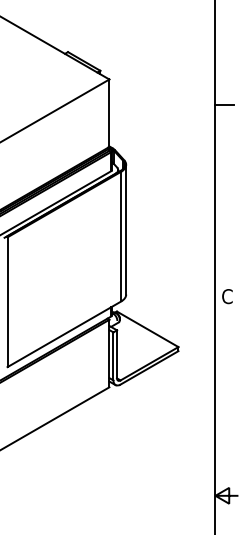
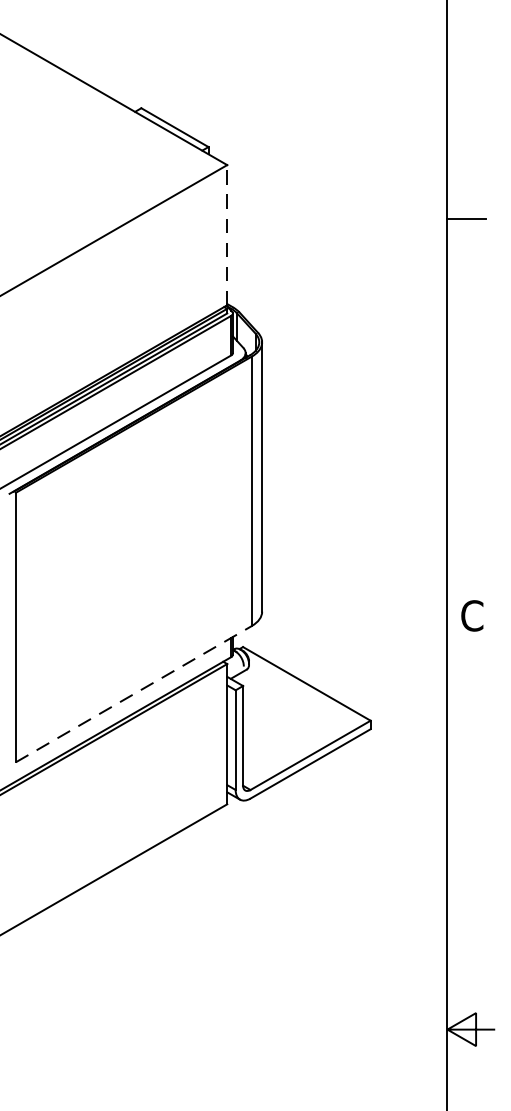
line: (109, 113) -> (227, 235), solid -> dashed
line: (64, 334) -> (134, 694), solid -> dashed

